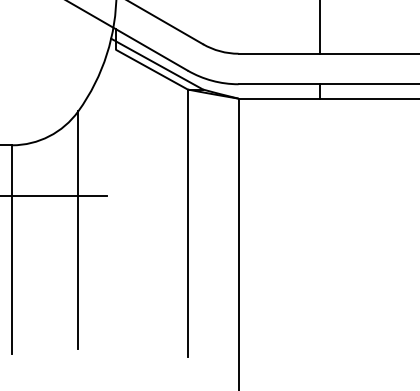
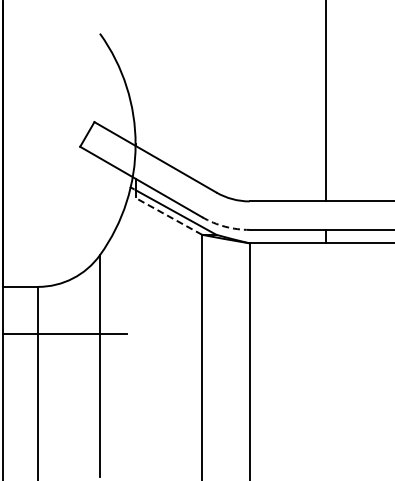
line: (151, 69) -> (168, 216), solid -> dashed
arc: (212, 80) -> (225, 226), solid -> dashed

